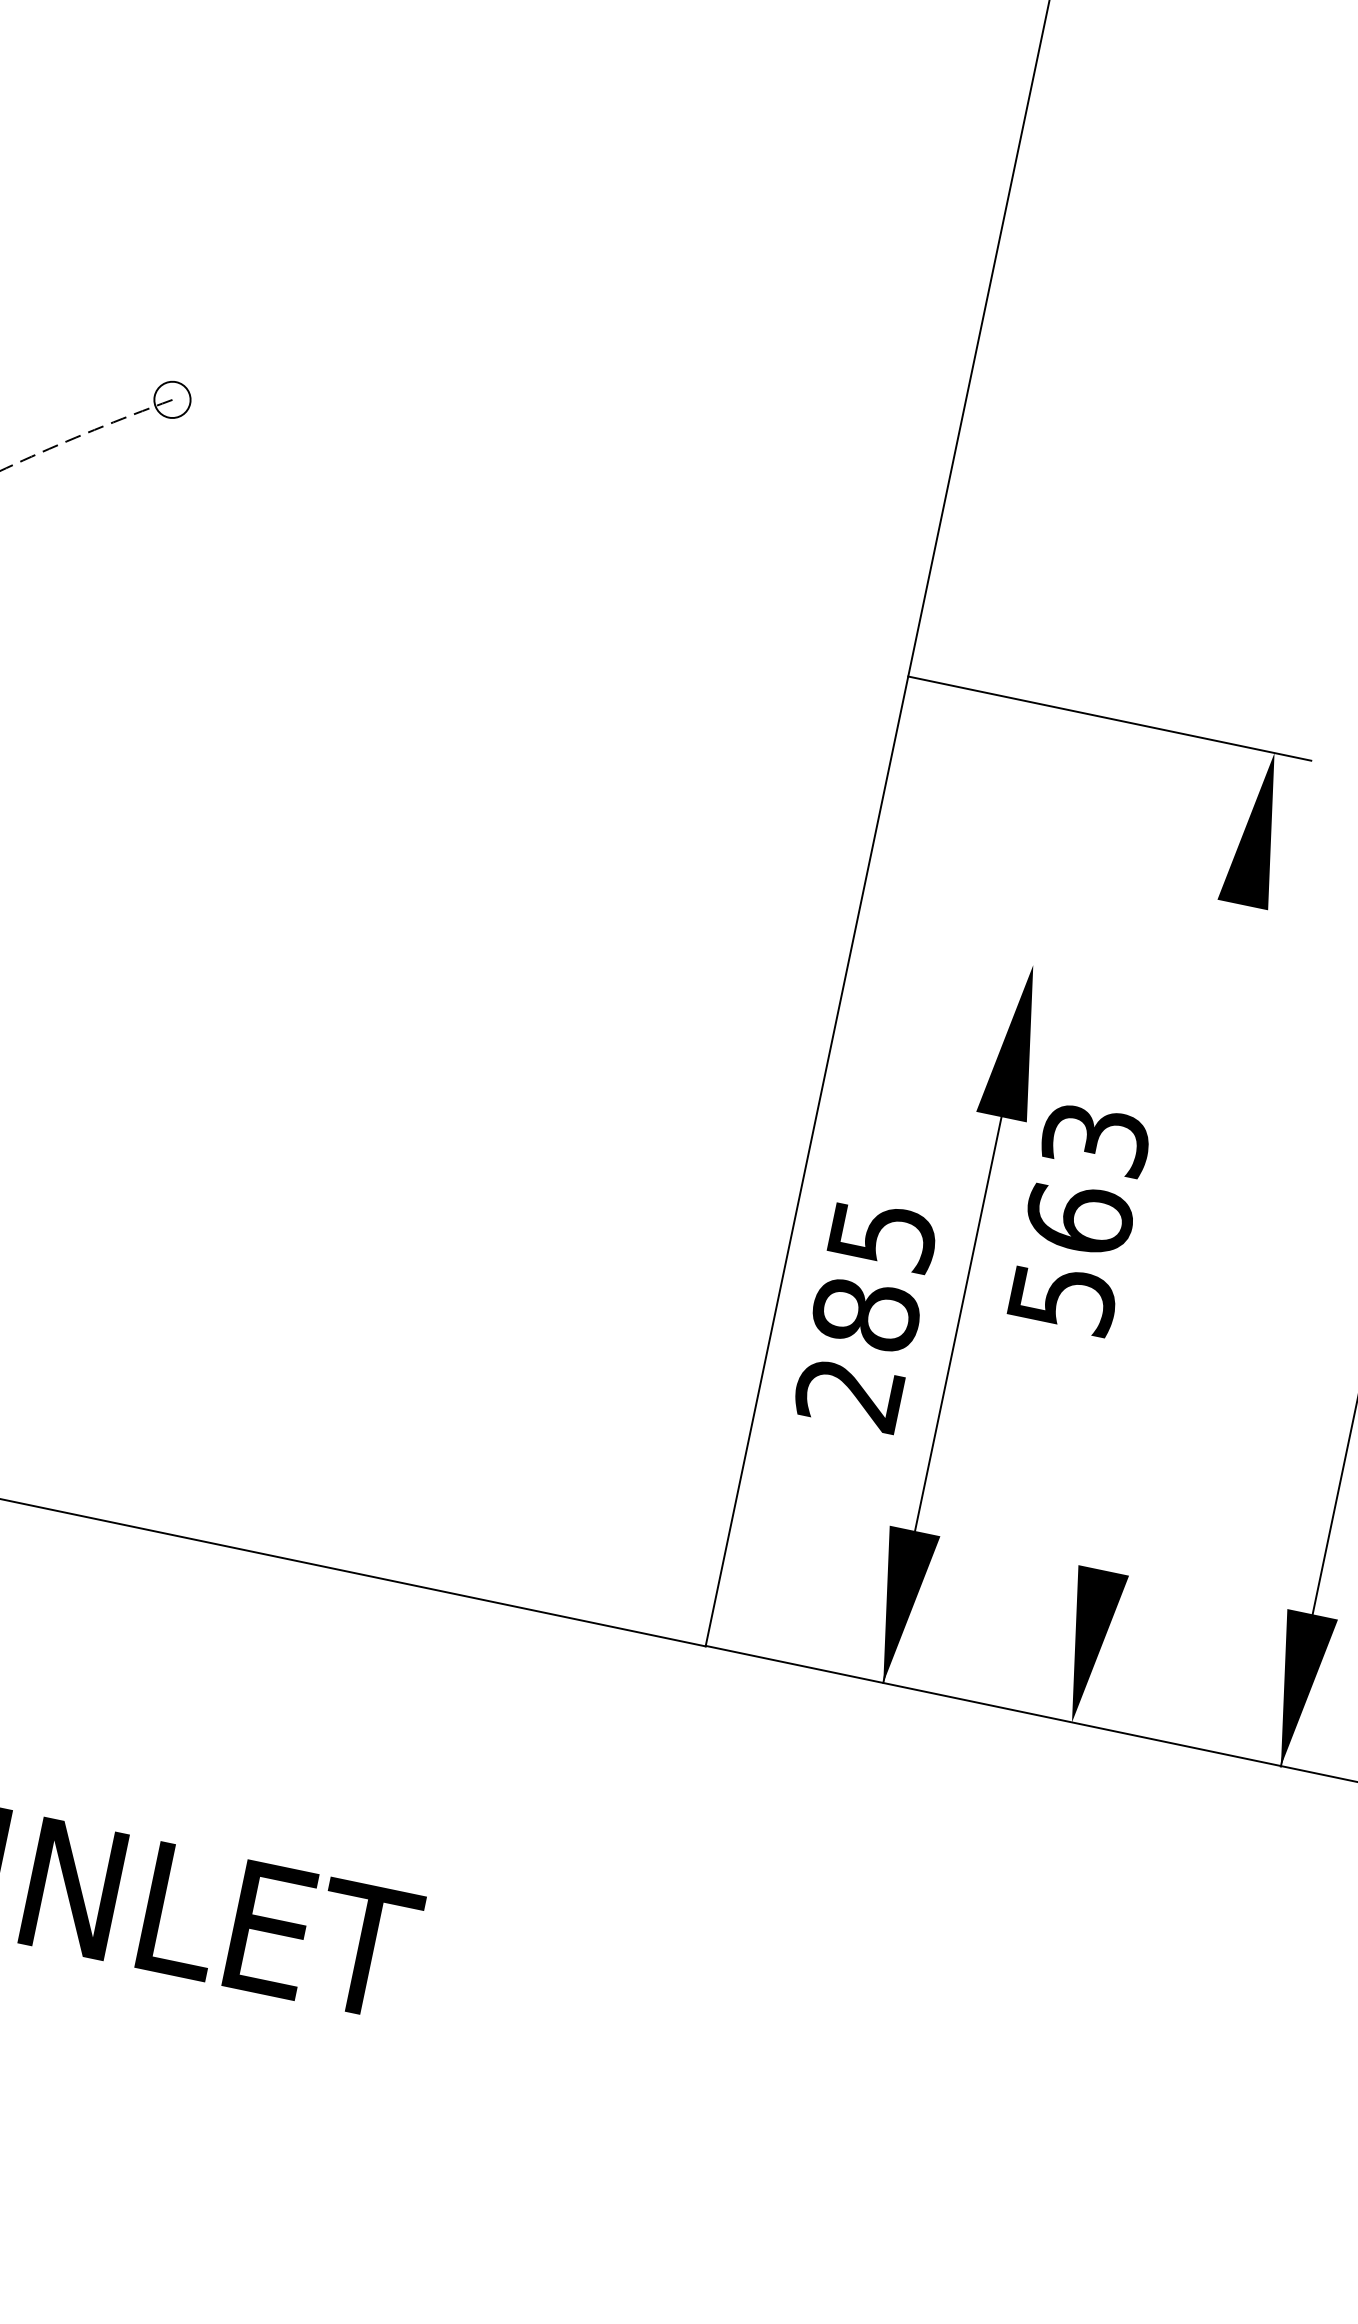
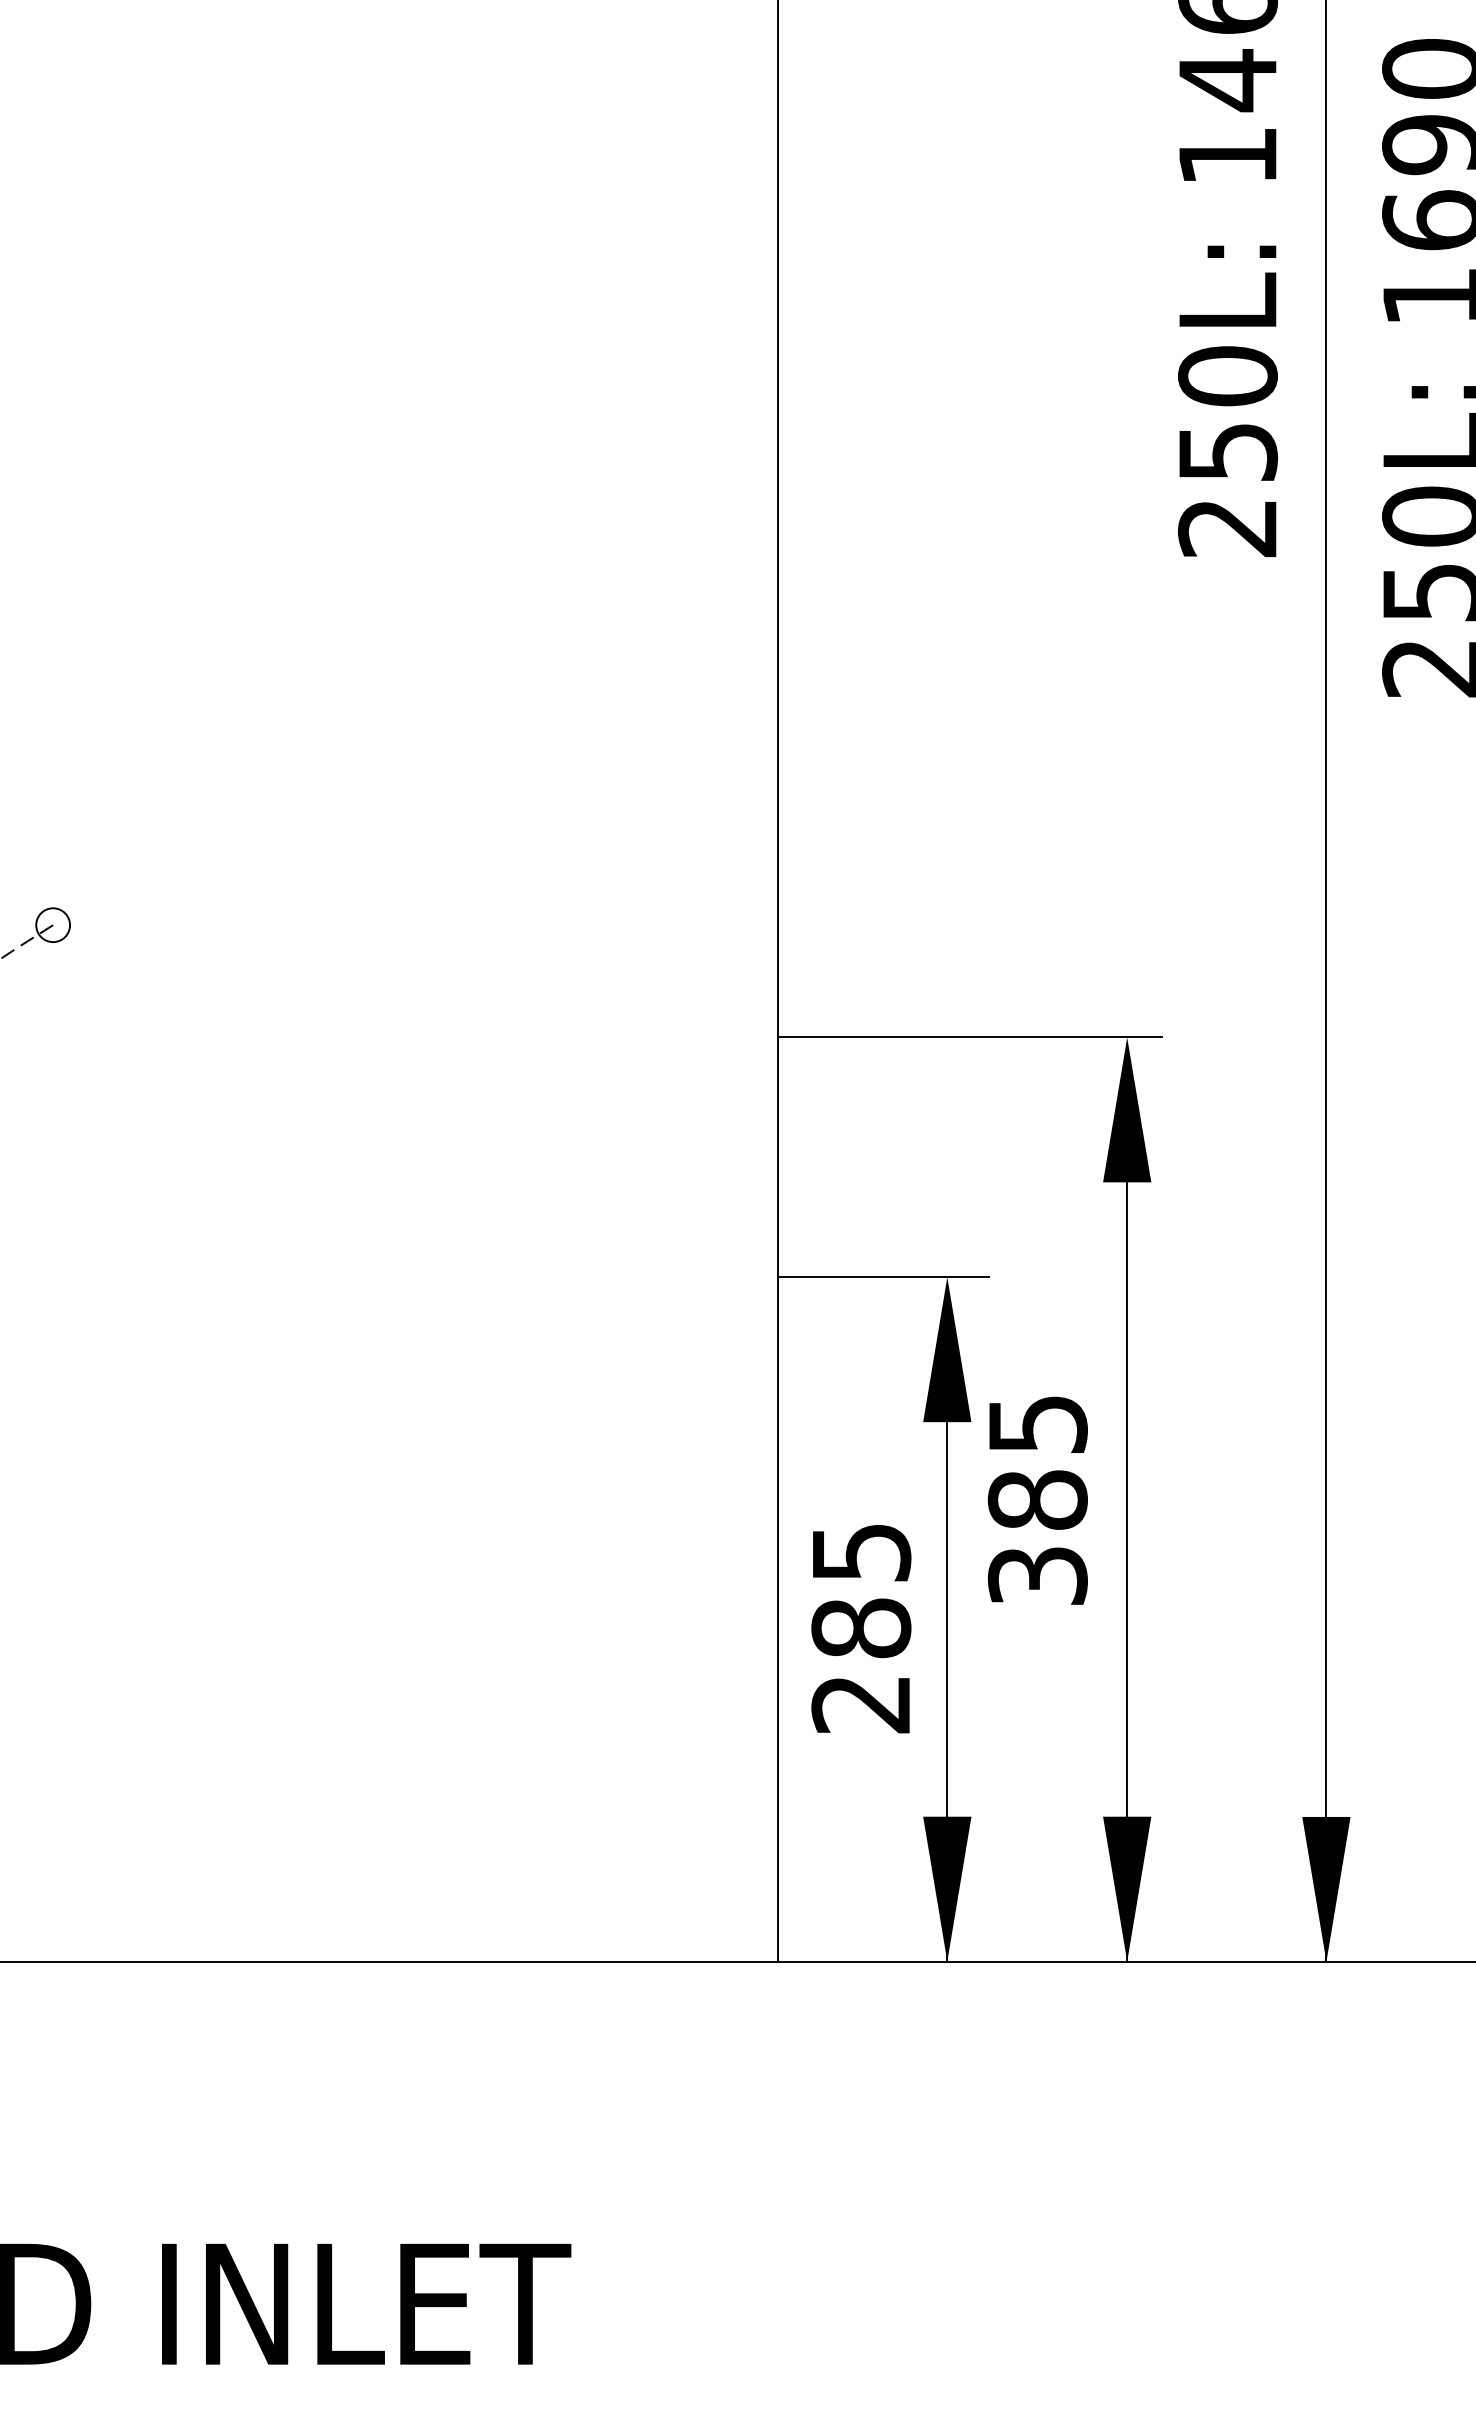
line: (966, 951) -> (883, 1277), added
text: (1078, 1219) -> (1037, 1500), 563 -> 385
line: (1157, 1313) -> (1127, 1571), added

